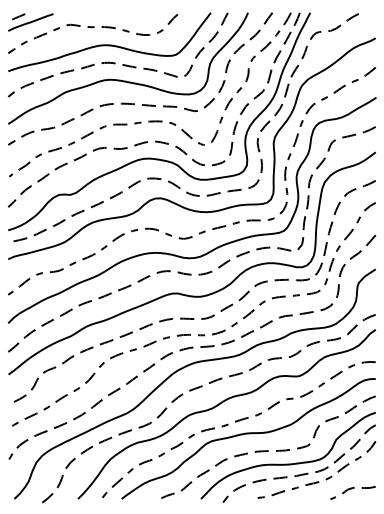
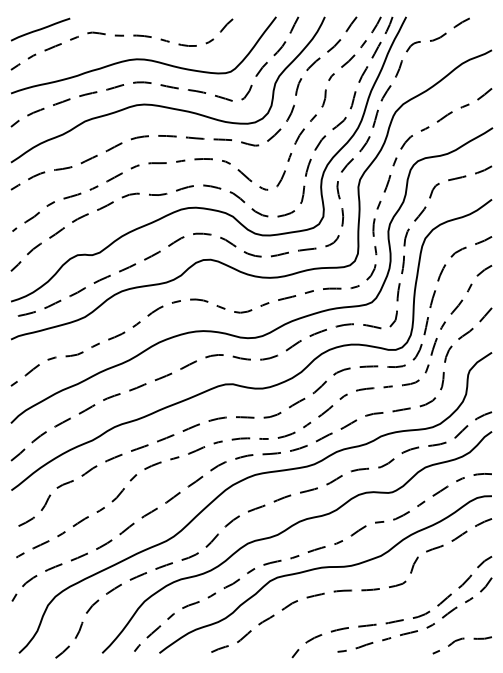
line: (18, 16) -> (24, 21), removed
curve: (287, 464) -> (376, 607), removed

